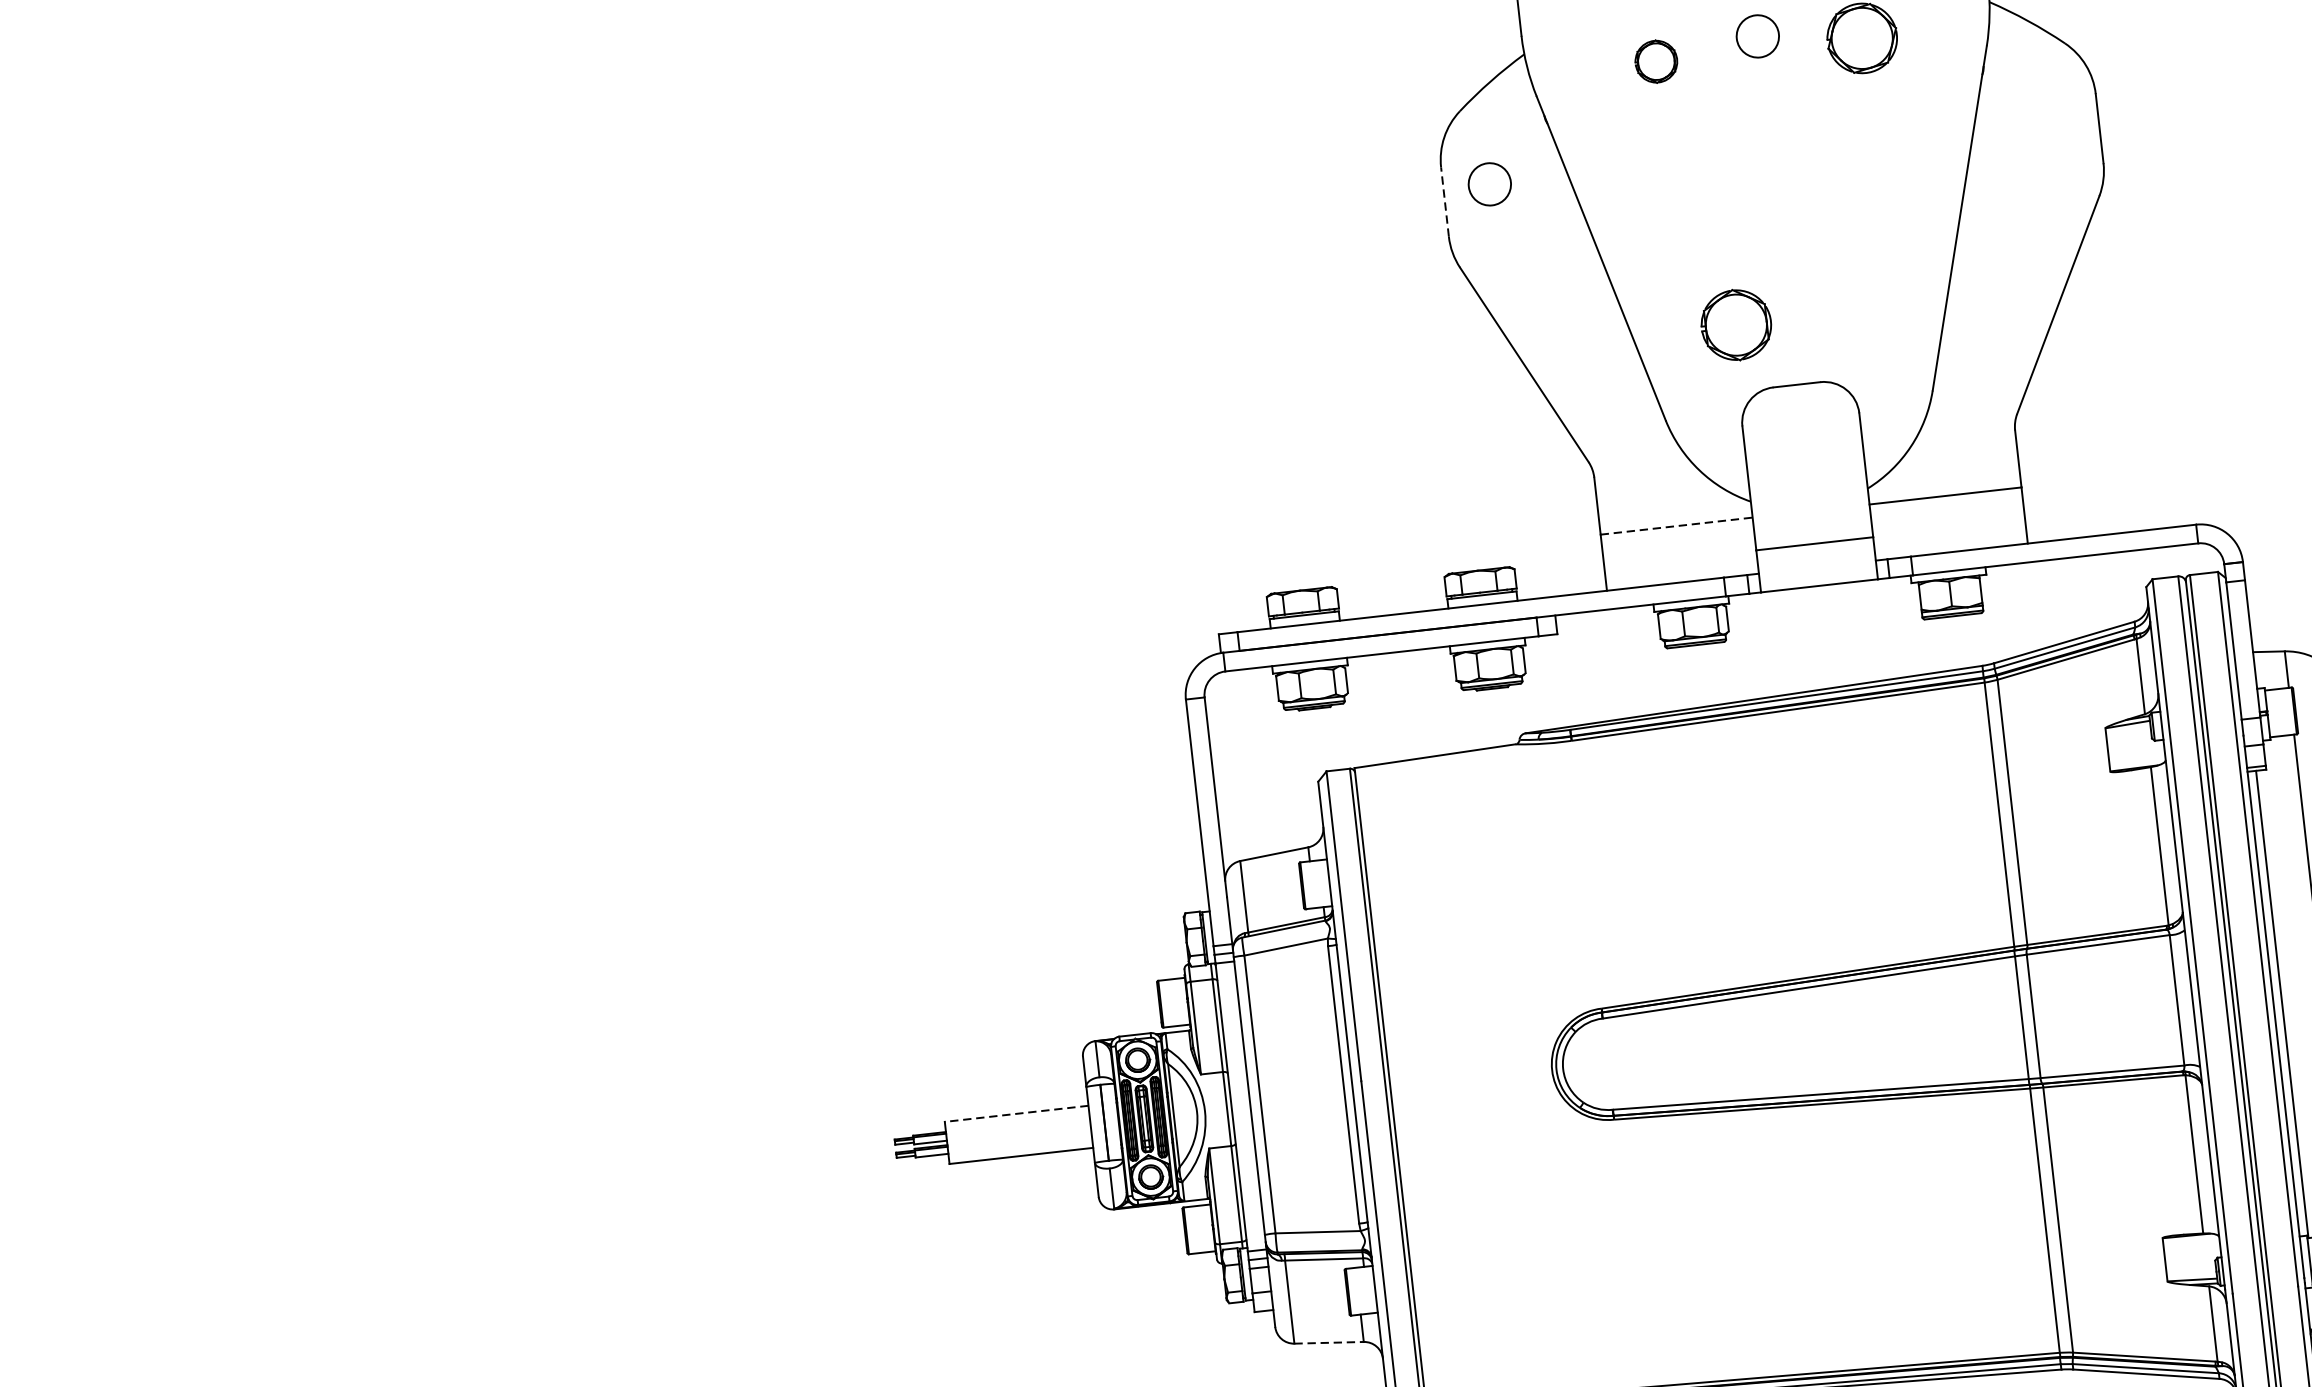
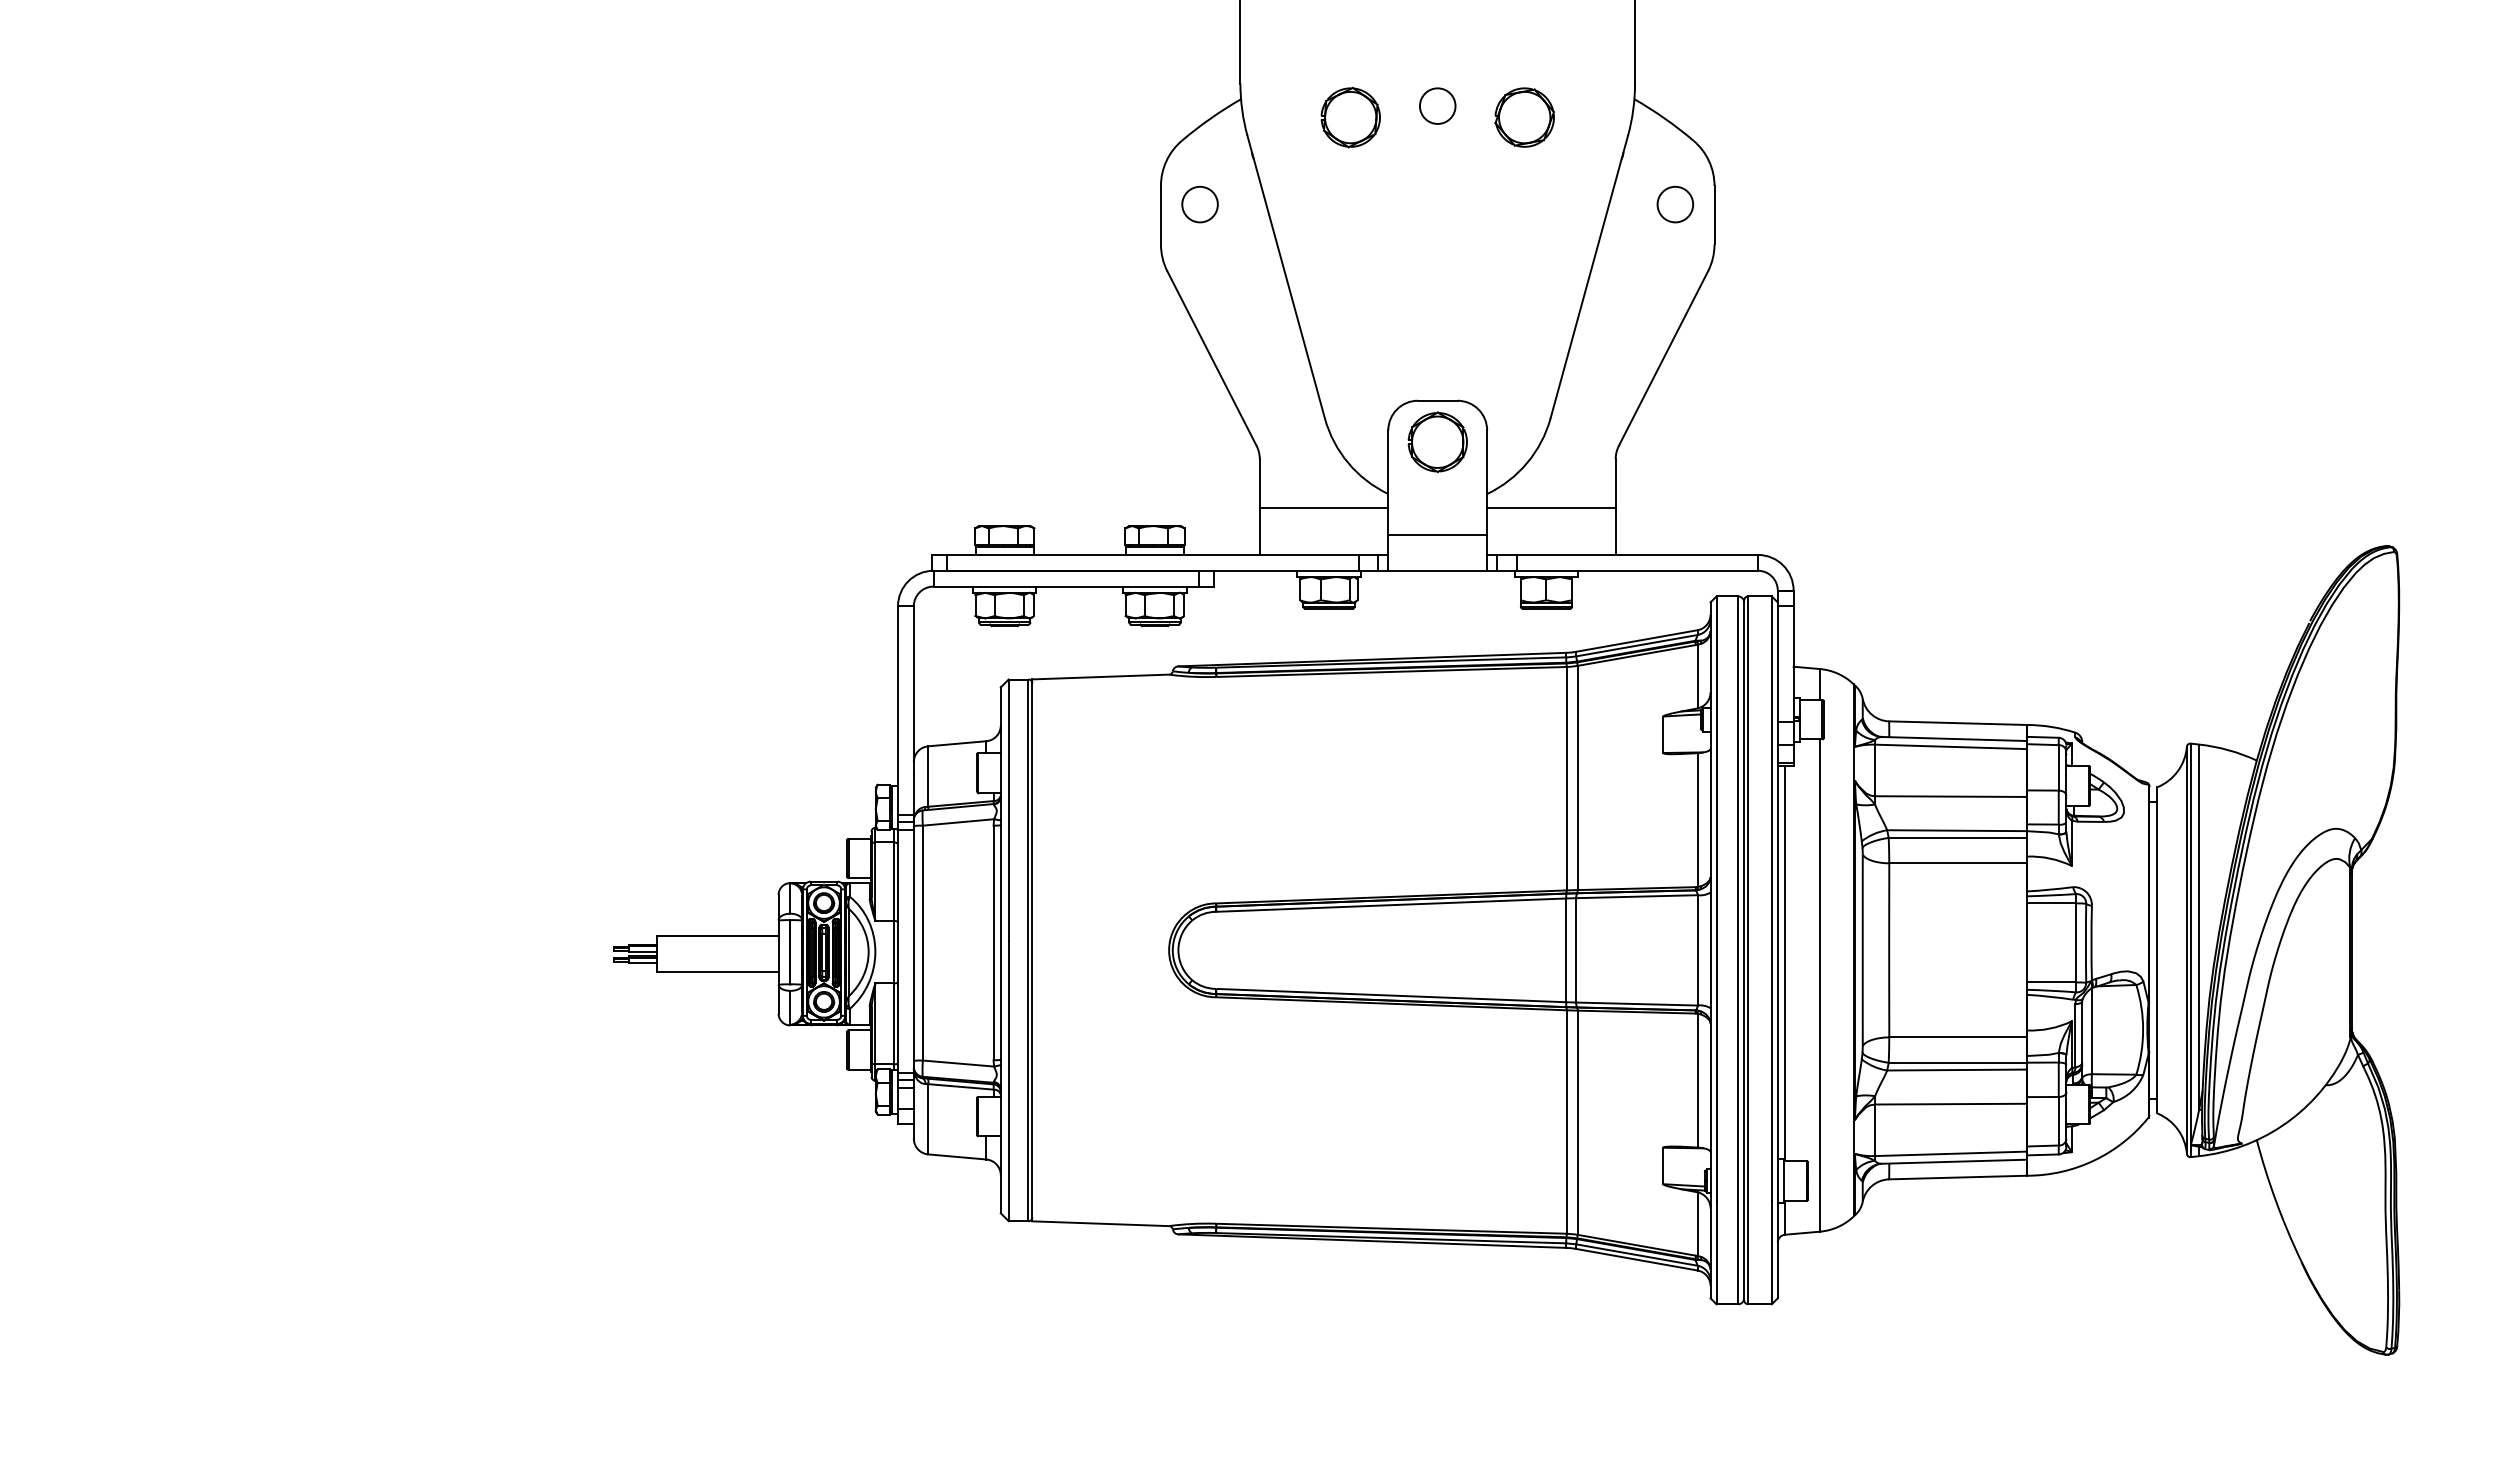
part: (1656, 61) -> (1350, 117), size x1.67
circle: (2052, 121) -> (1675, 204), added
line: (1444, 201) -> (1160, 214), dashed -> solid
part: (1735, 324) -> (1437, 441), moved
line: (1677, 526) -> (1324, 507), dashed -> solid
line: (1016, 1113) -> (717, 936), dashed -> solid
line: (1329, 1343) -> (957, 1157), dashed -> solid

